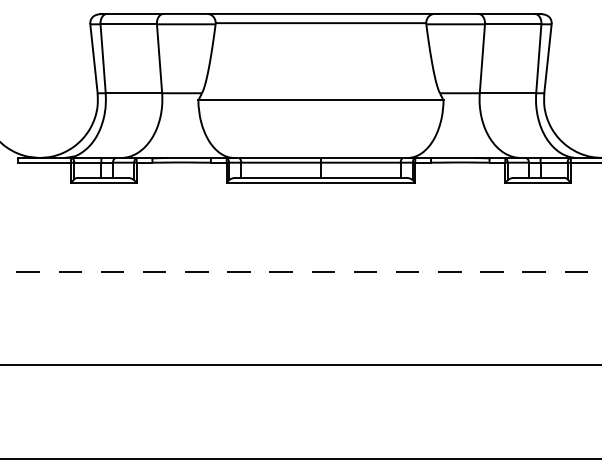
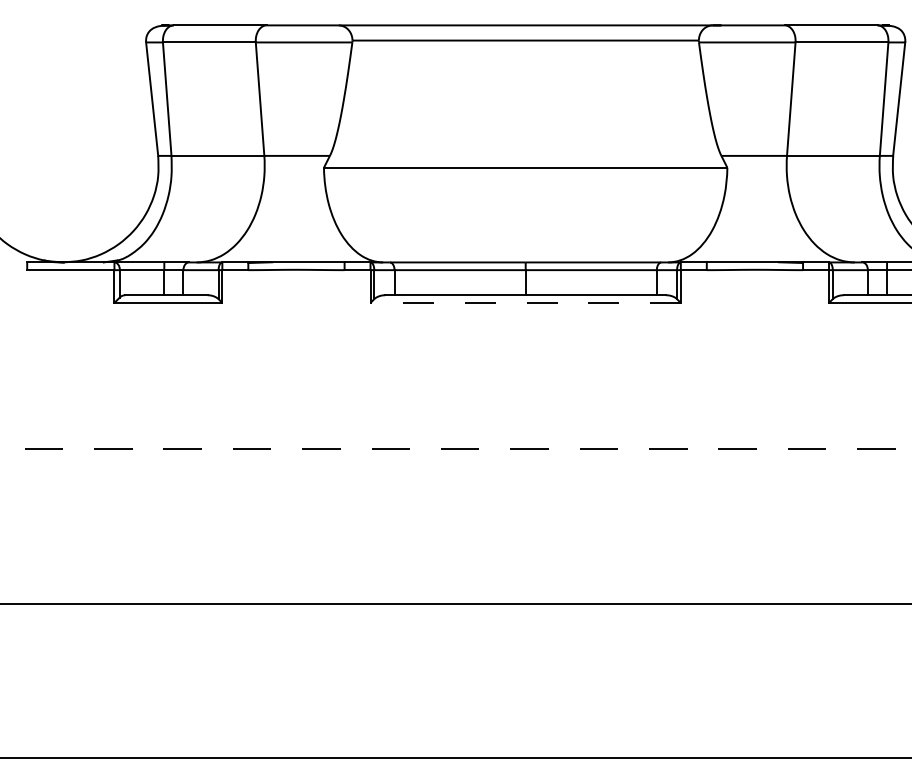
line: (320, 182) -> (524, 302), solid -> dashed

